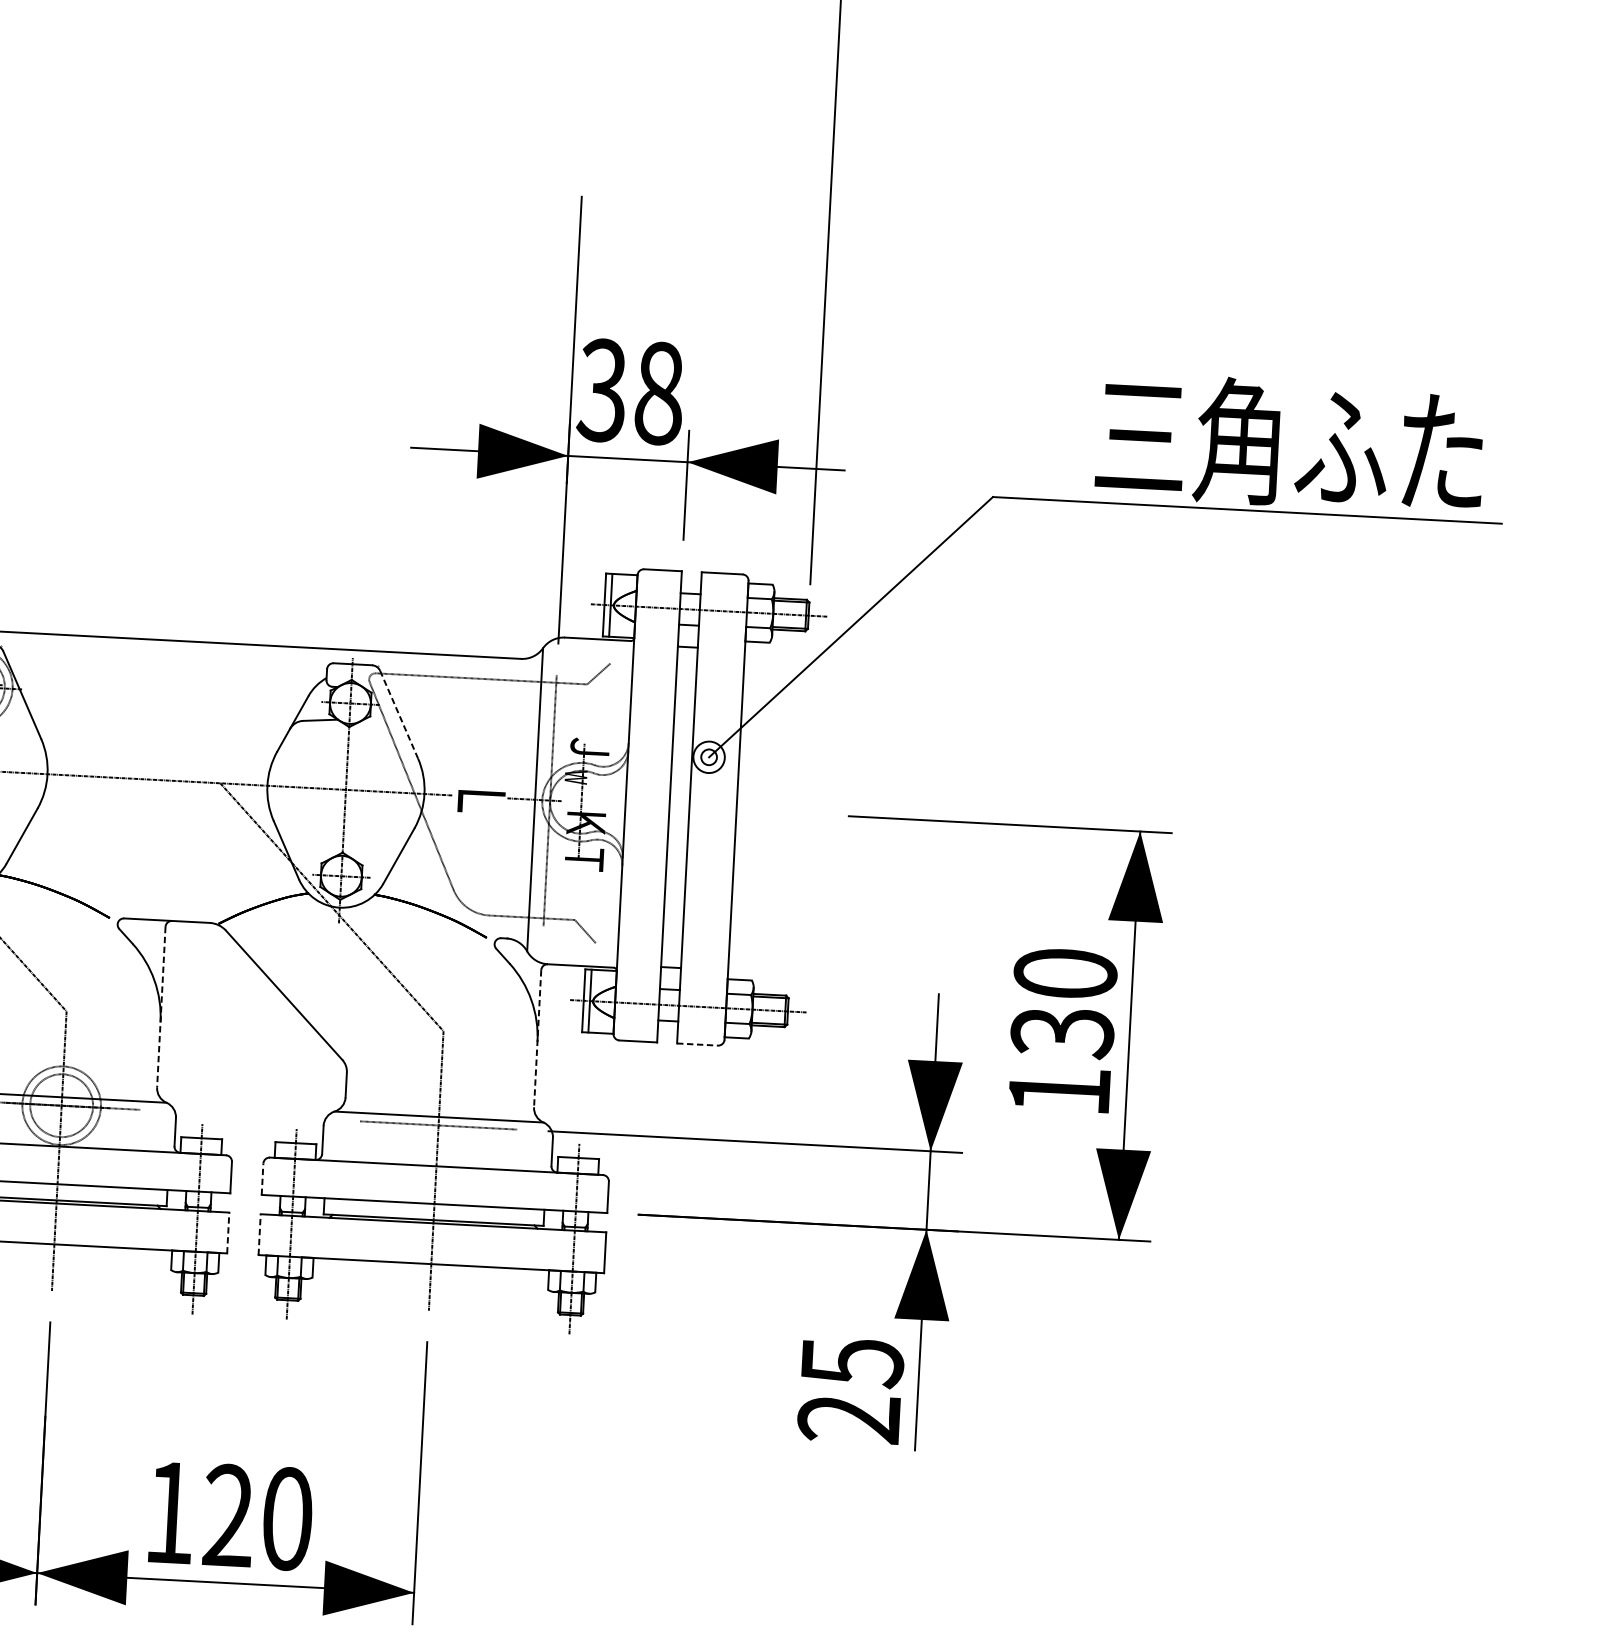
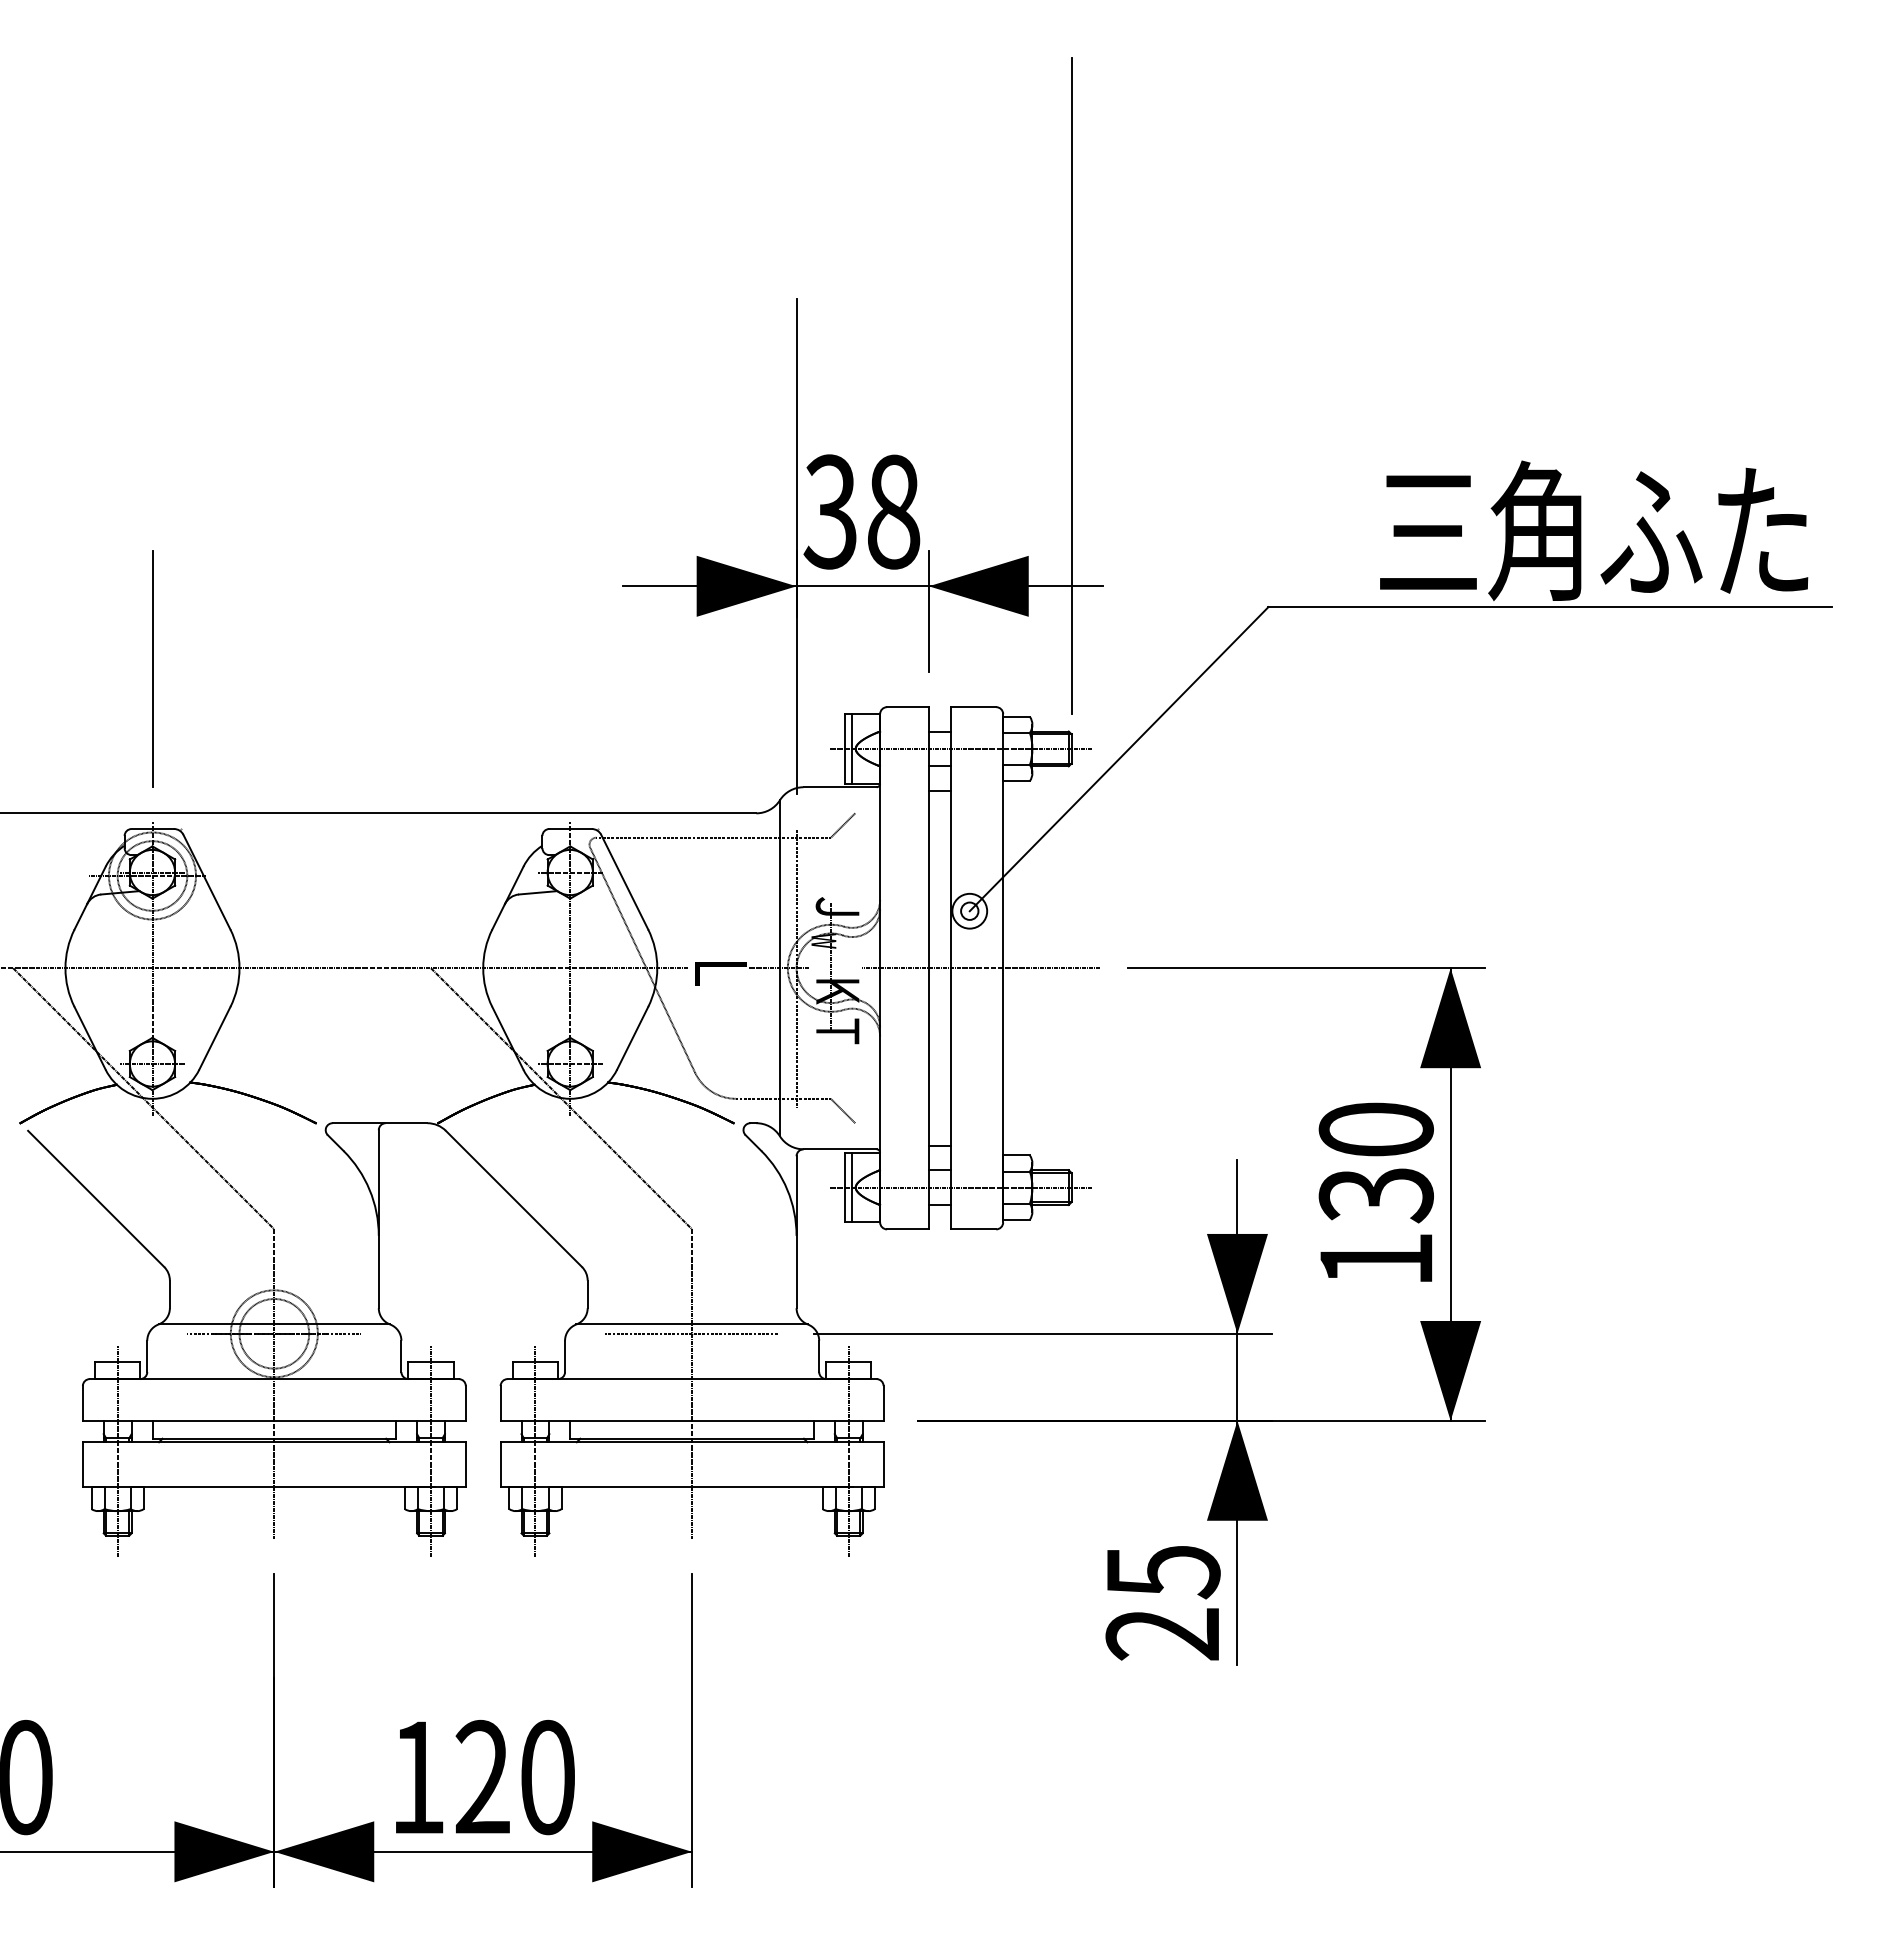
line: (398, 715) -> (624, 882), dashed -> solid
line: (716, 809) -> (981, 968), added
line: (161, 1007) -> (378, 1219), dashed -> solid
line: (537, 1038) -> (796, 1232), dashed -> solid
line: (697, 1044) -> (973, 1229), dashed -> solid
line: (262, 1178) -> (500, 1402), dashed -> solid
line: (227, 1232) -> (465, 1464), dashed -> solid
line: (259, 1234) -> (500, 1464), dashed -> solid

